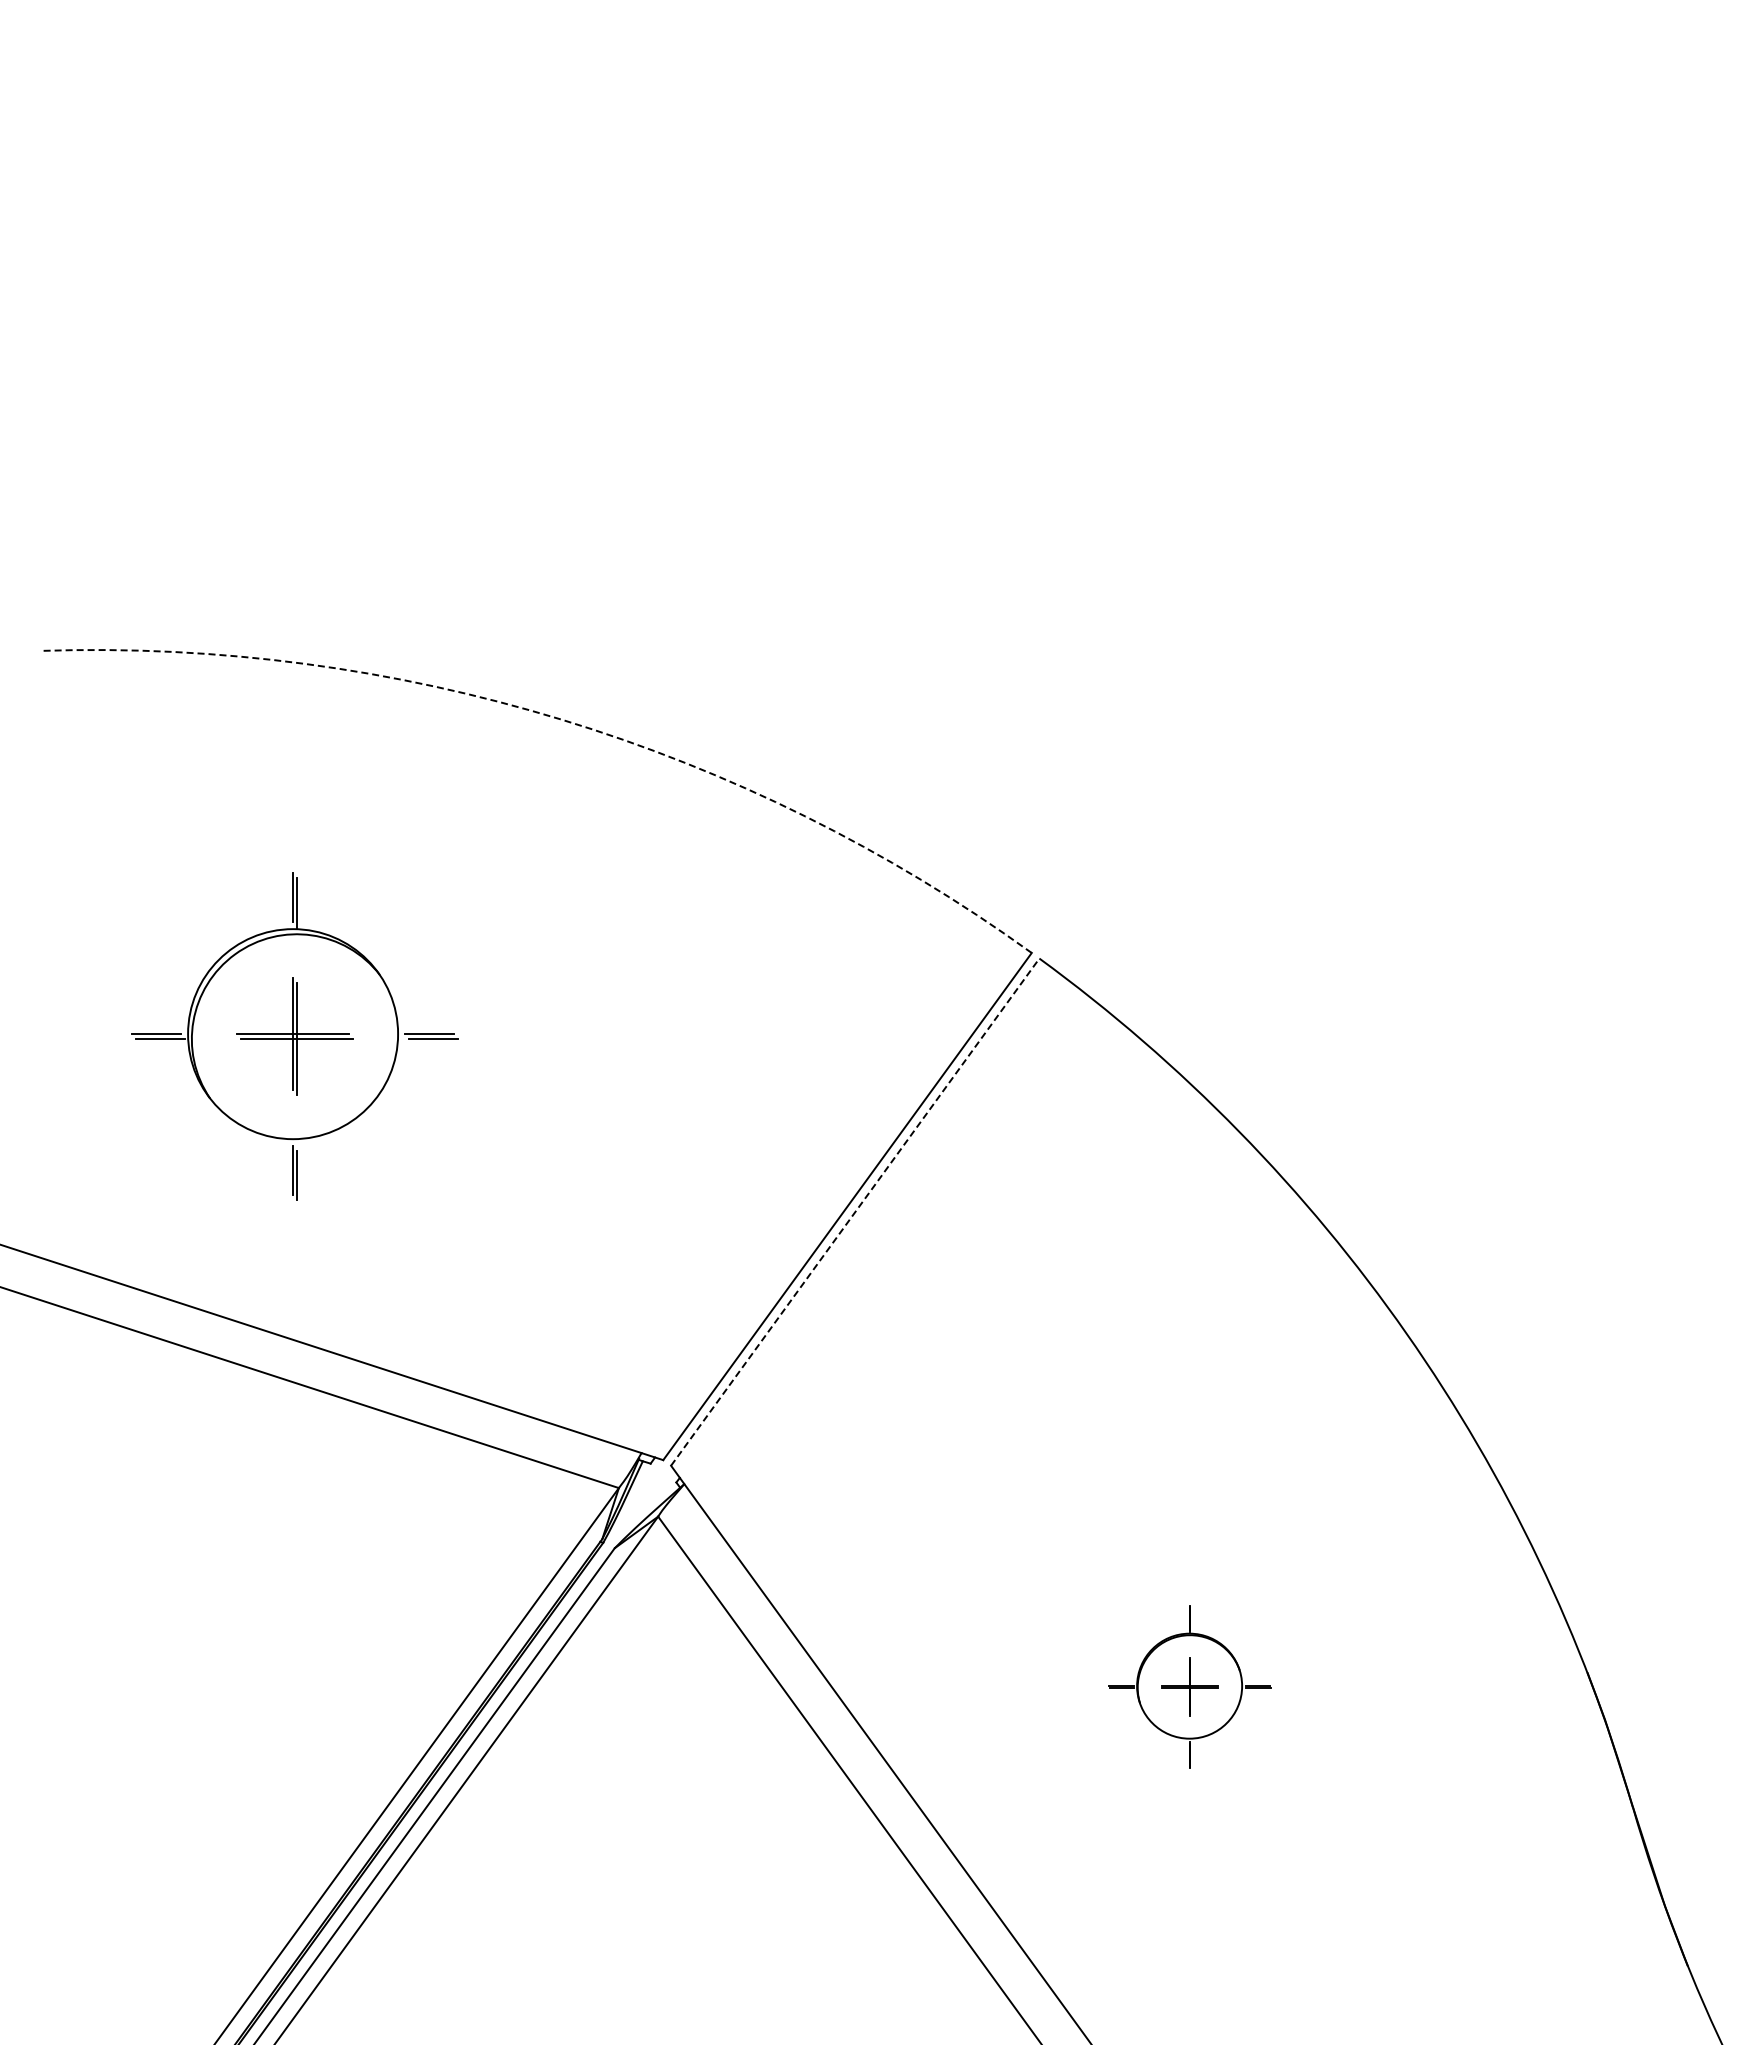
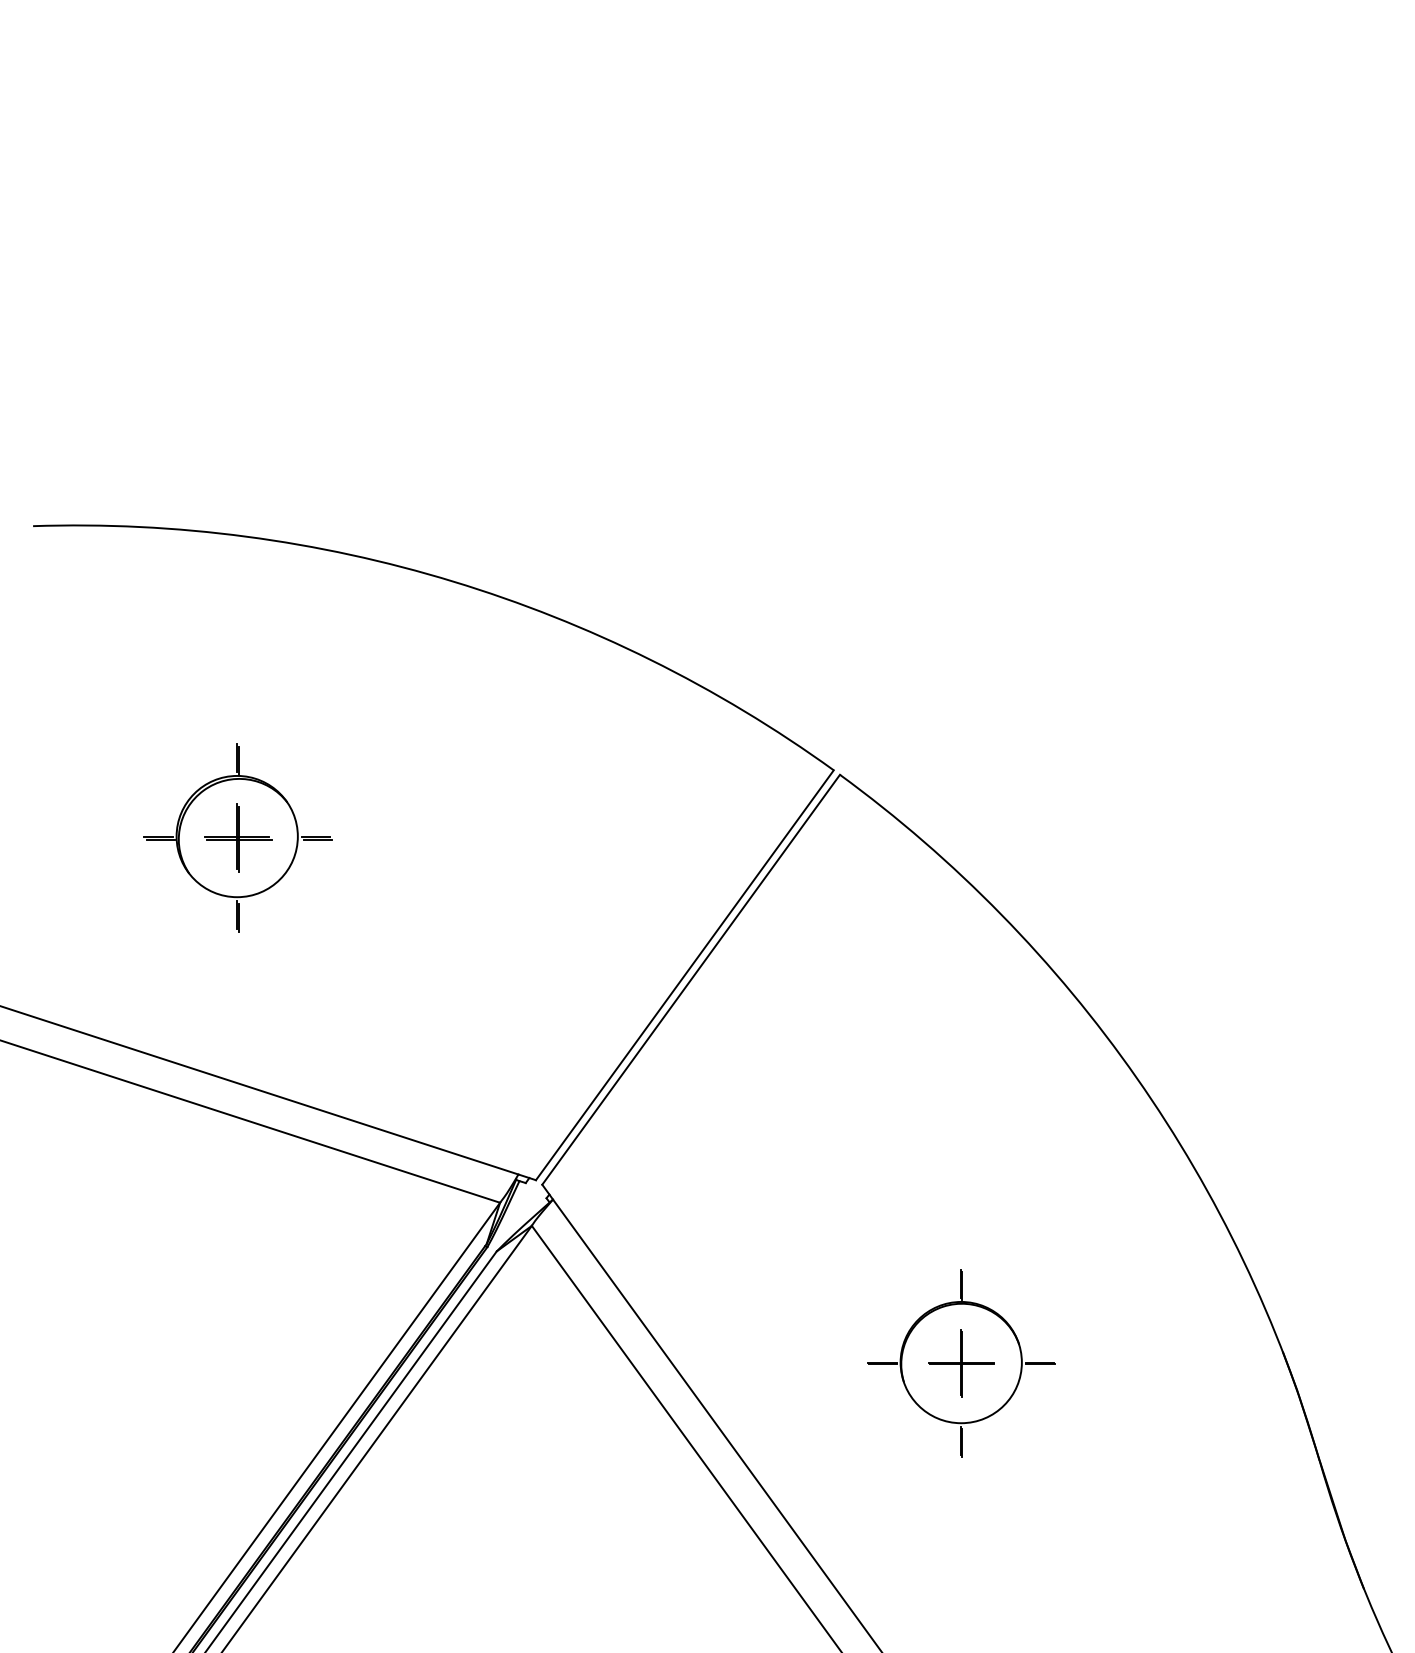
arc: (561, 719) -> (453, 581), dashed -> solid
part: (294, 1036) -> (237, 837), size x0.71
line: (855, 1211) -> (691, 979), dashed -> solid
part: (1189, 1686) -> (961, 1363), size x1.43

